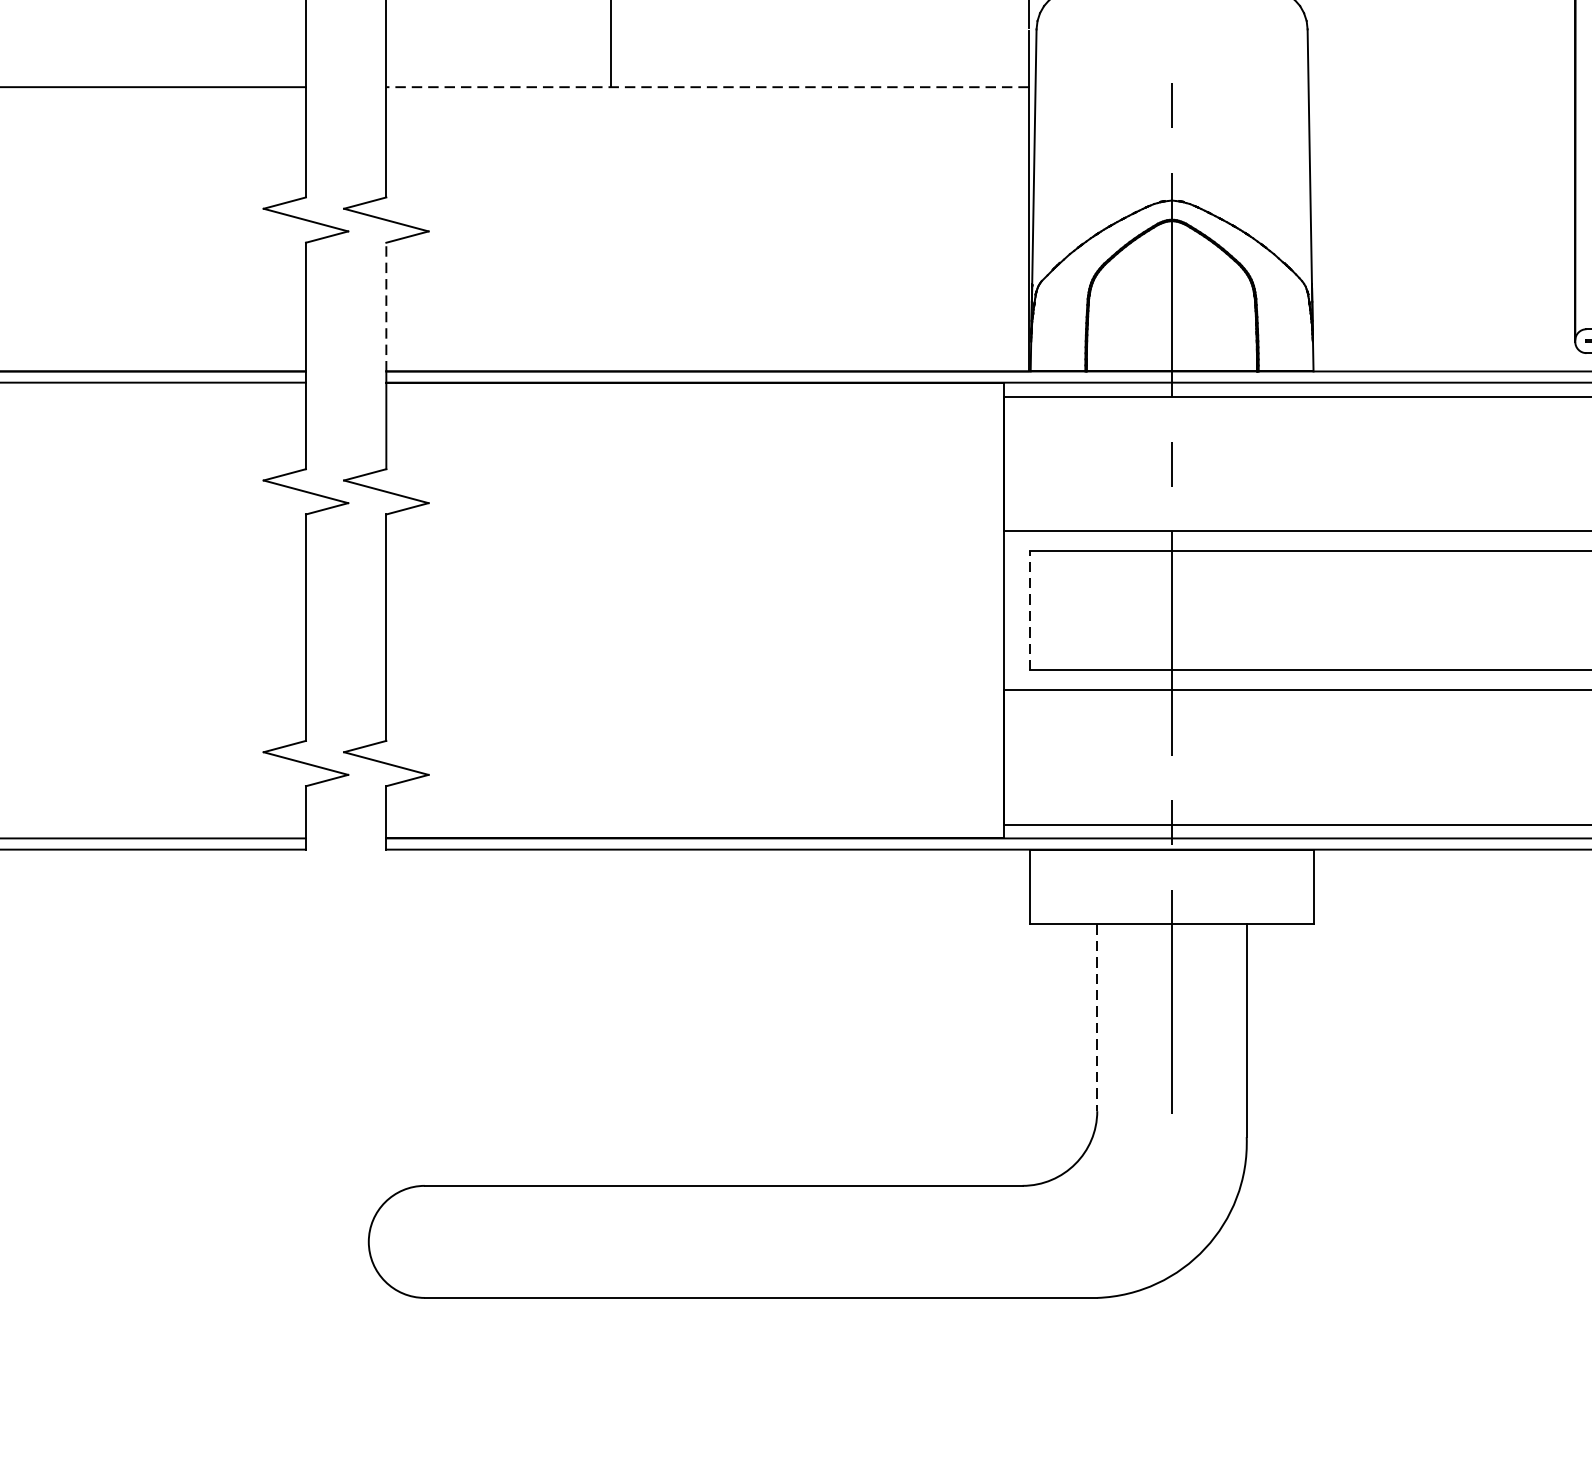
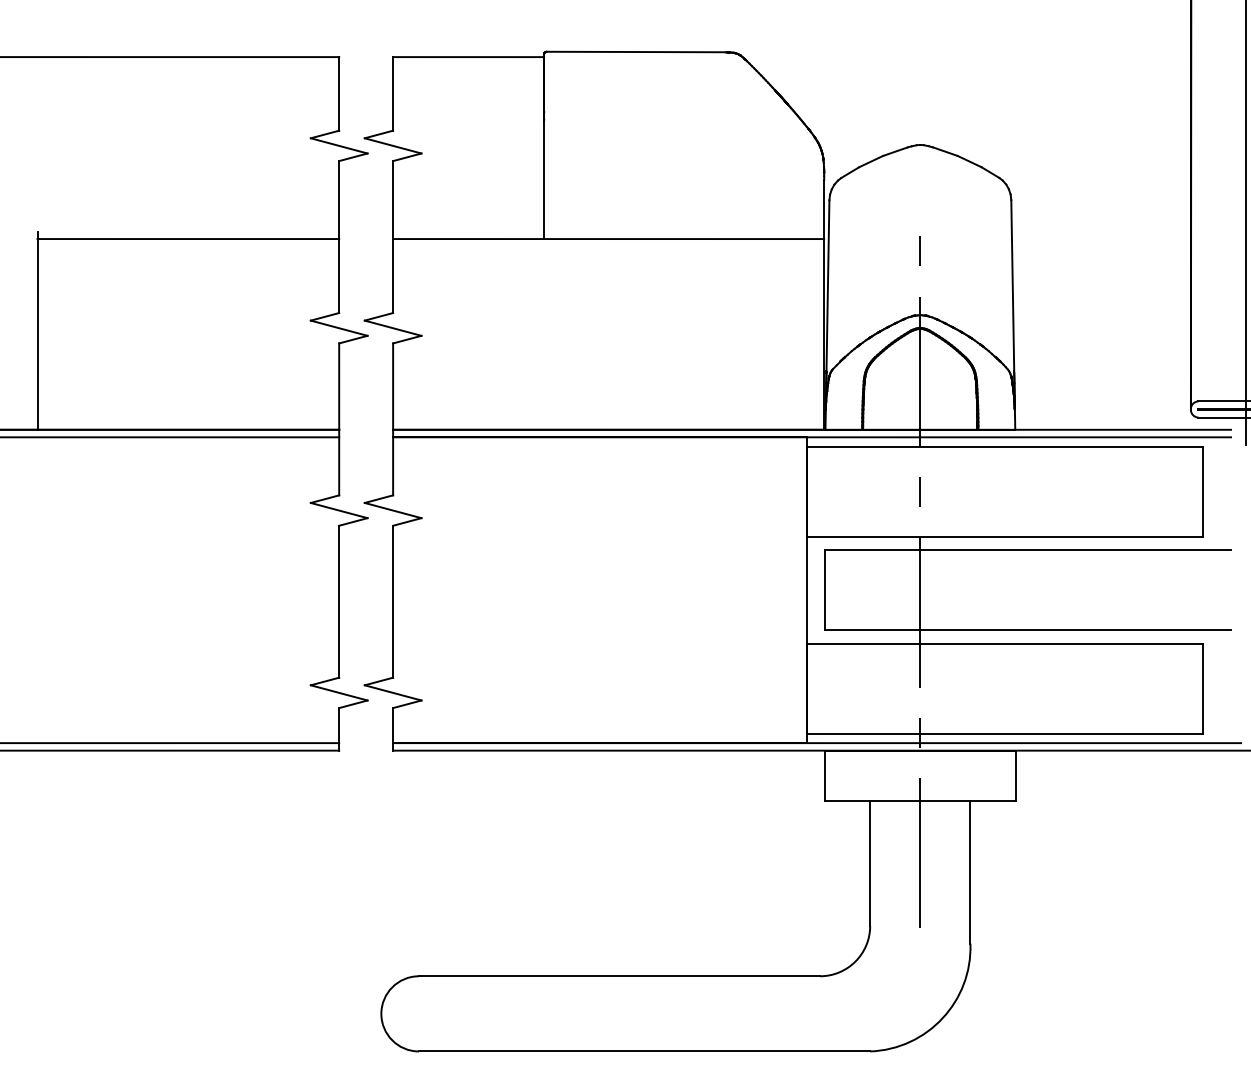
line: (707, 87) -> (608, 239), dashed -> solid
line: (386, 306) -> (393, 386), dashed -> solid
line: (1030, 609) -> (825, 589), dashed -> solid
line: (1097, 1017) -> (870, 863), dashed -> solid

